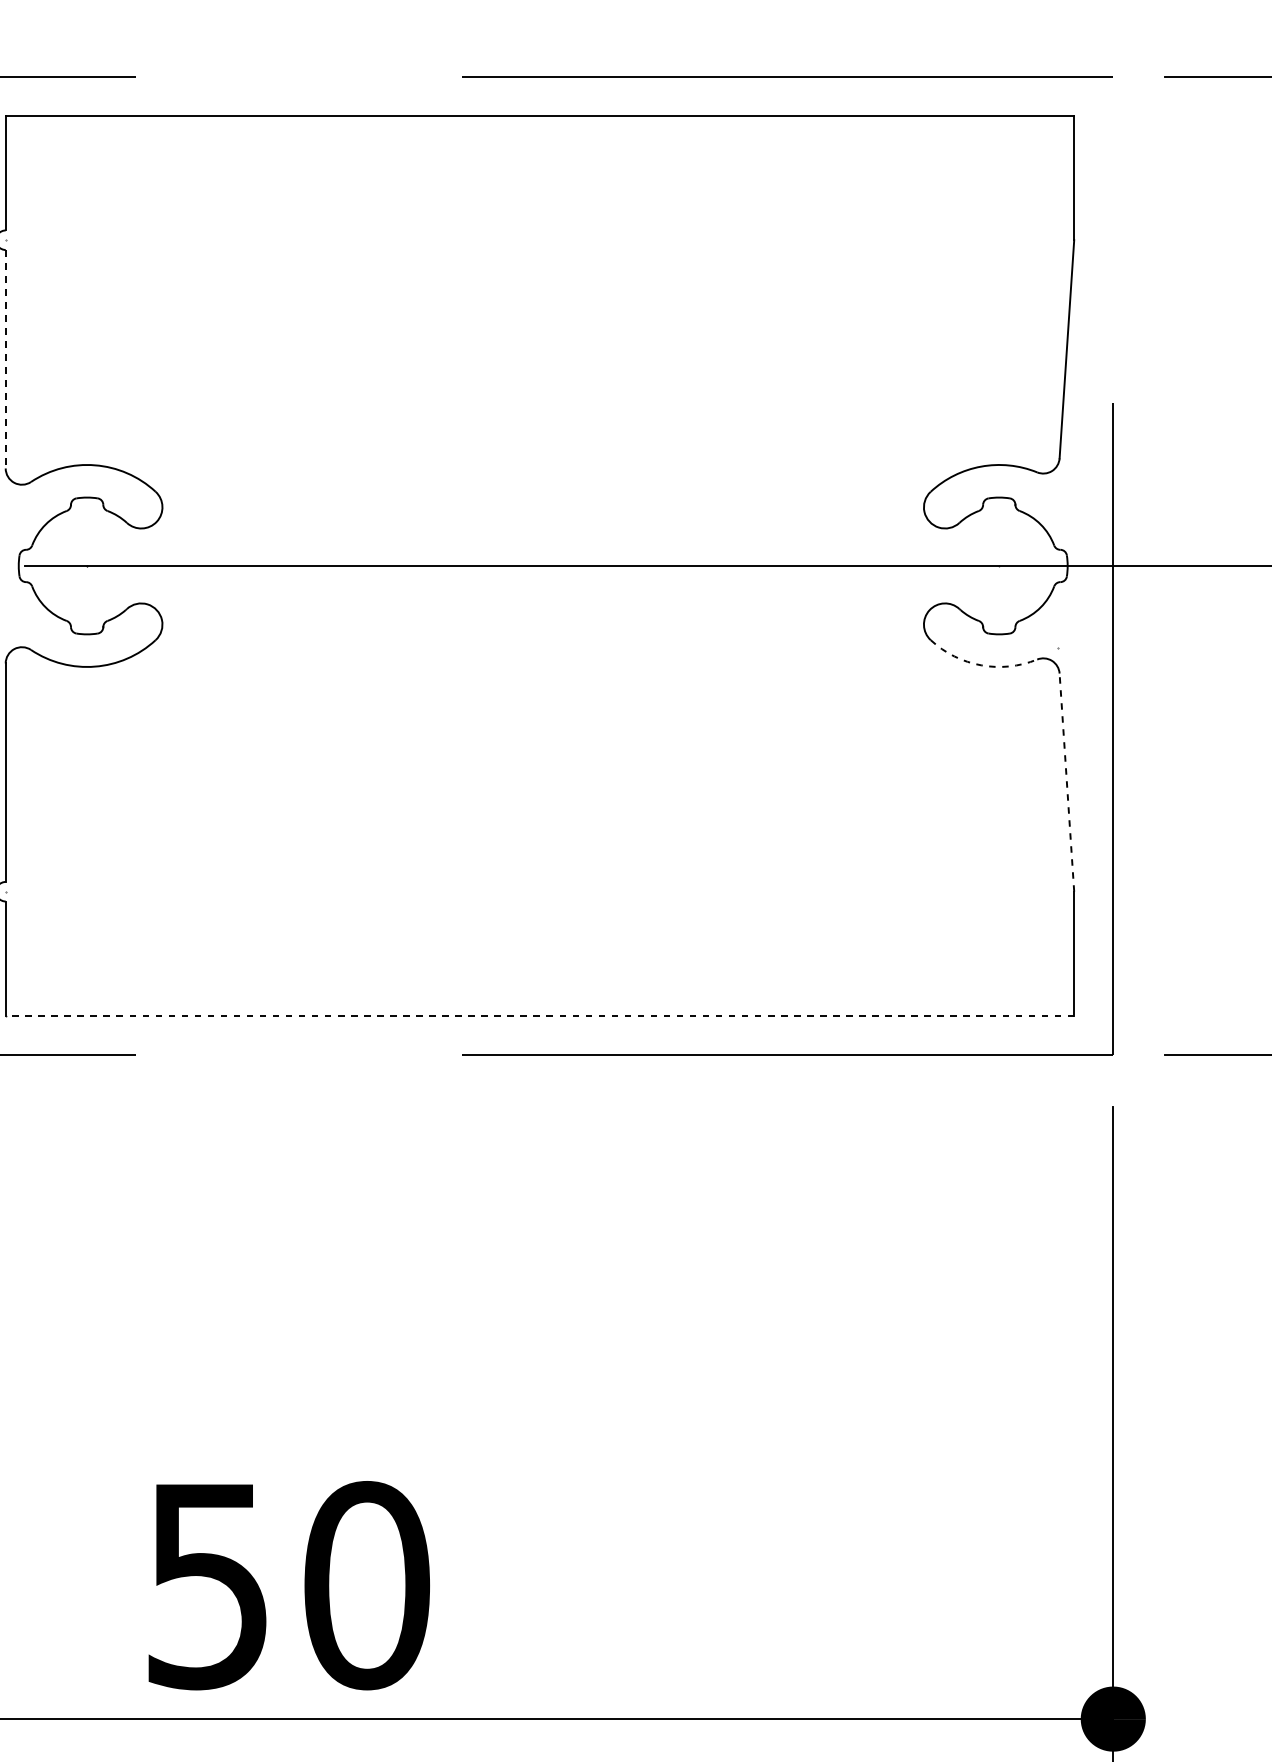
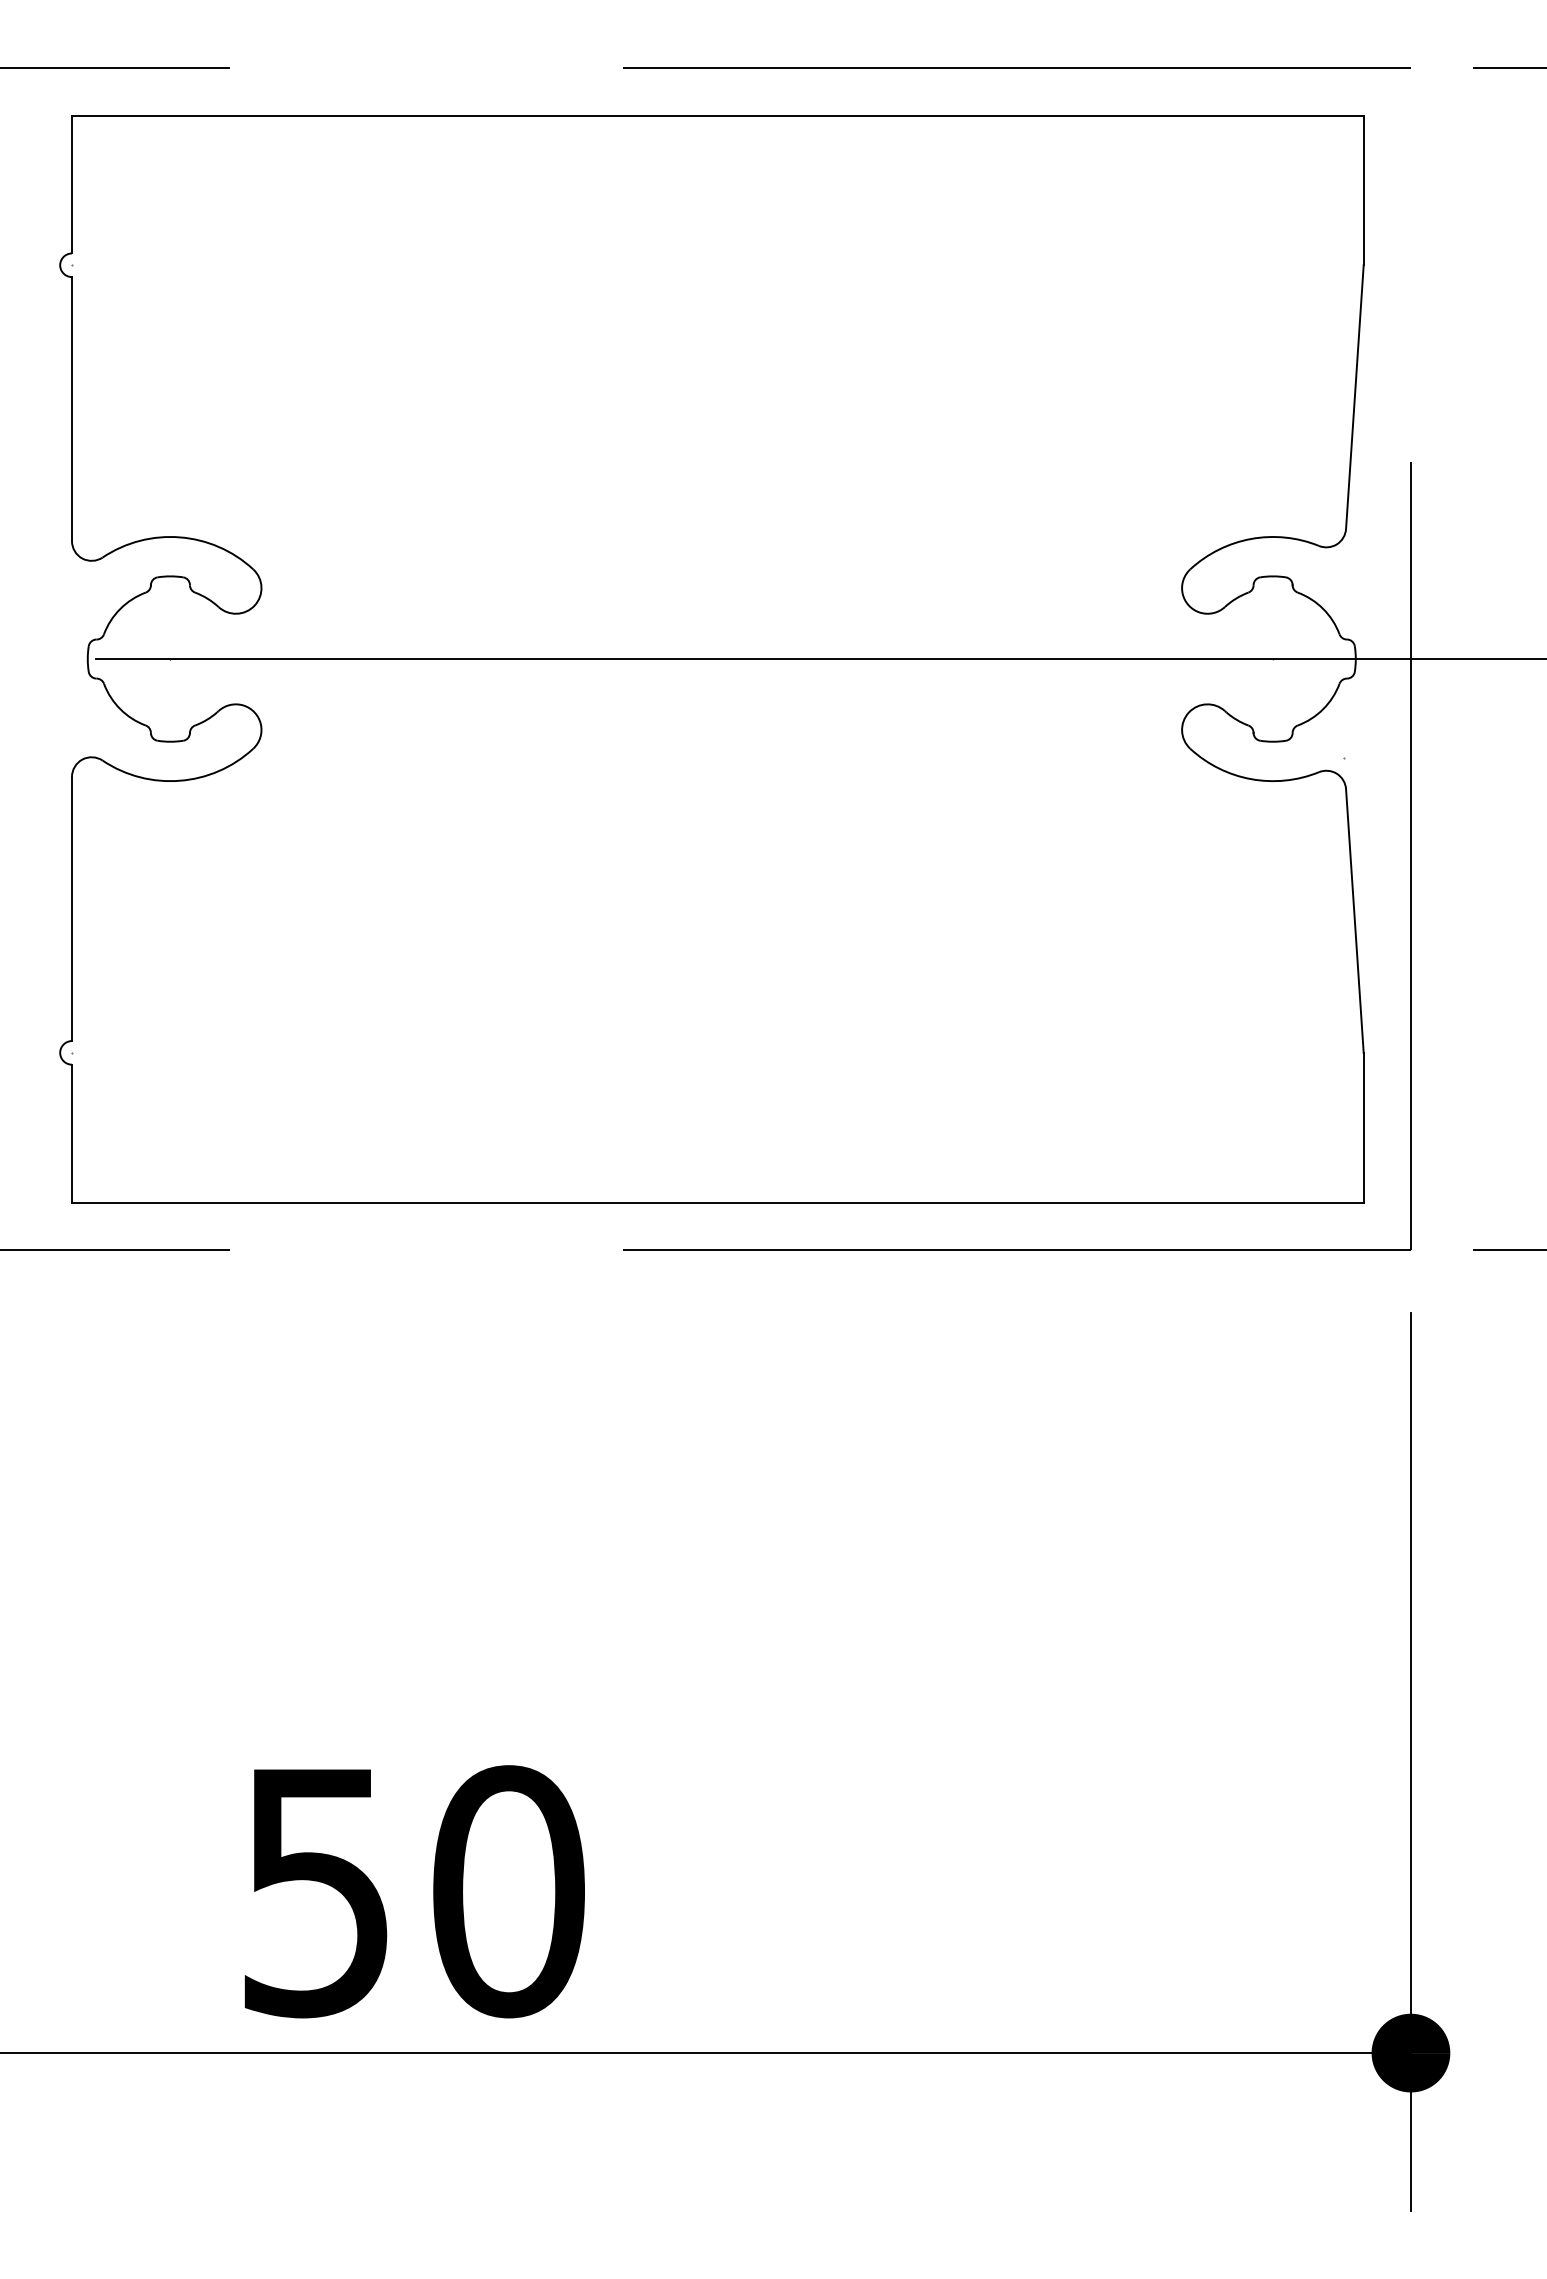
line: (6, 359) -> (72, 409), dashed -> solid
arc: (981, 665) -> (1251, 779), dashed -> solid
line: (1066, 782) -> (1354, 920), dashed -> solid
line: (539, 1015) -> (717, 1202), dashed -> solid

